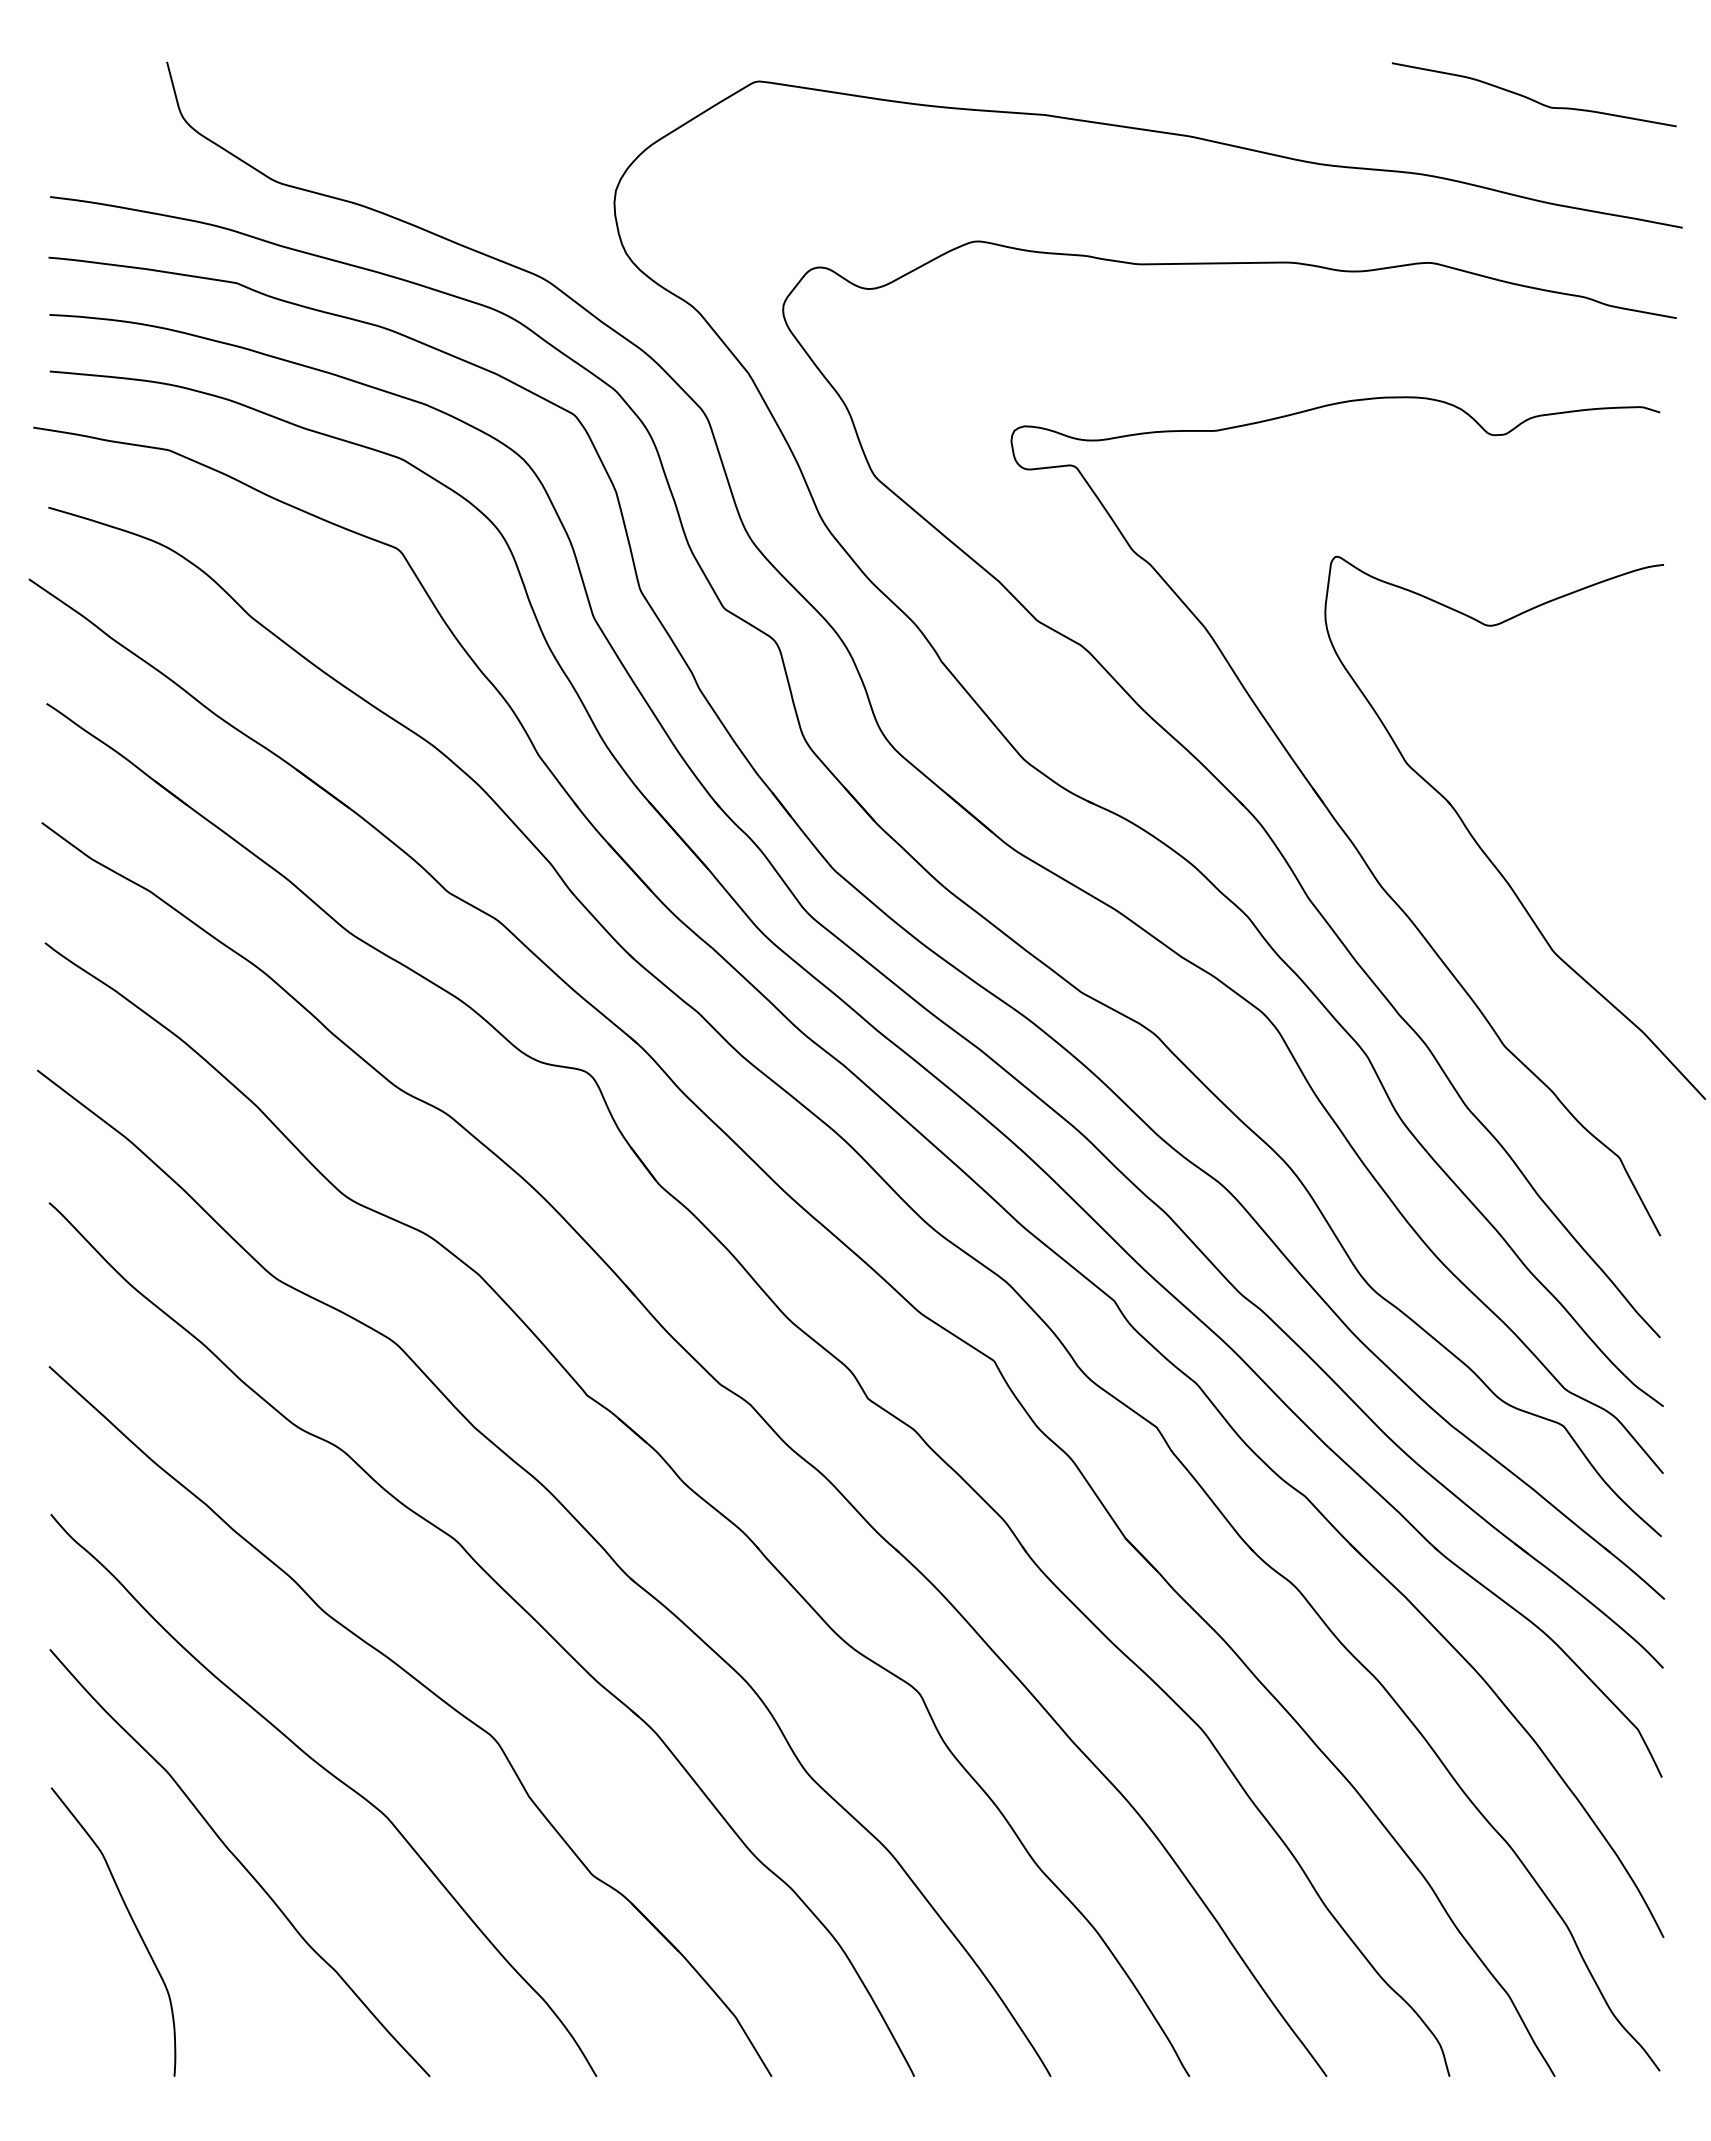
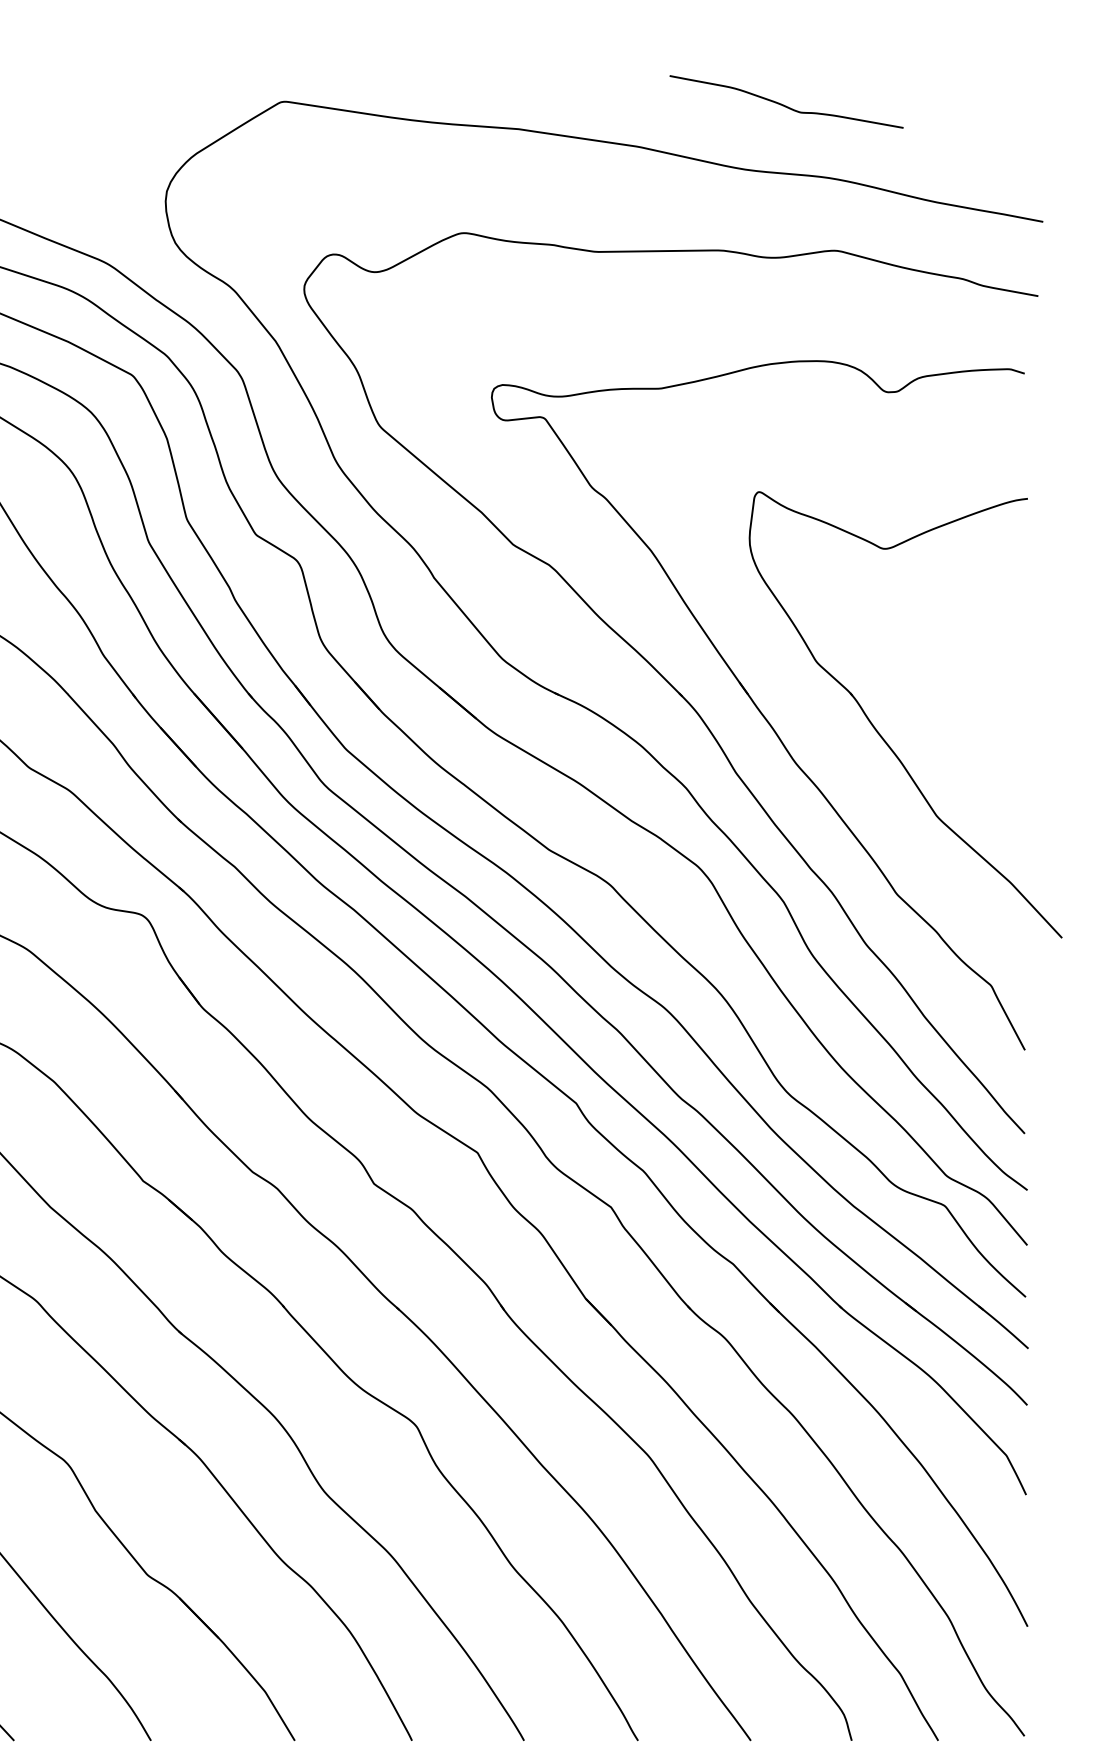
curve: (1531, 98) -> (784, 105), moved

